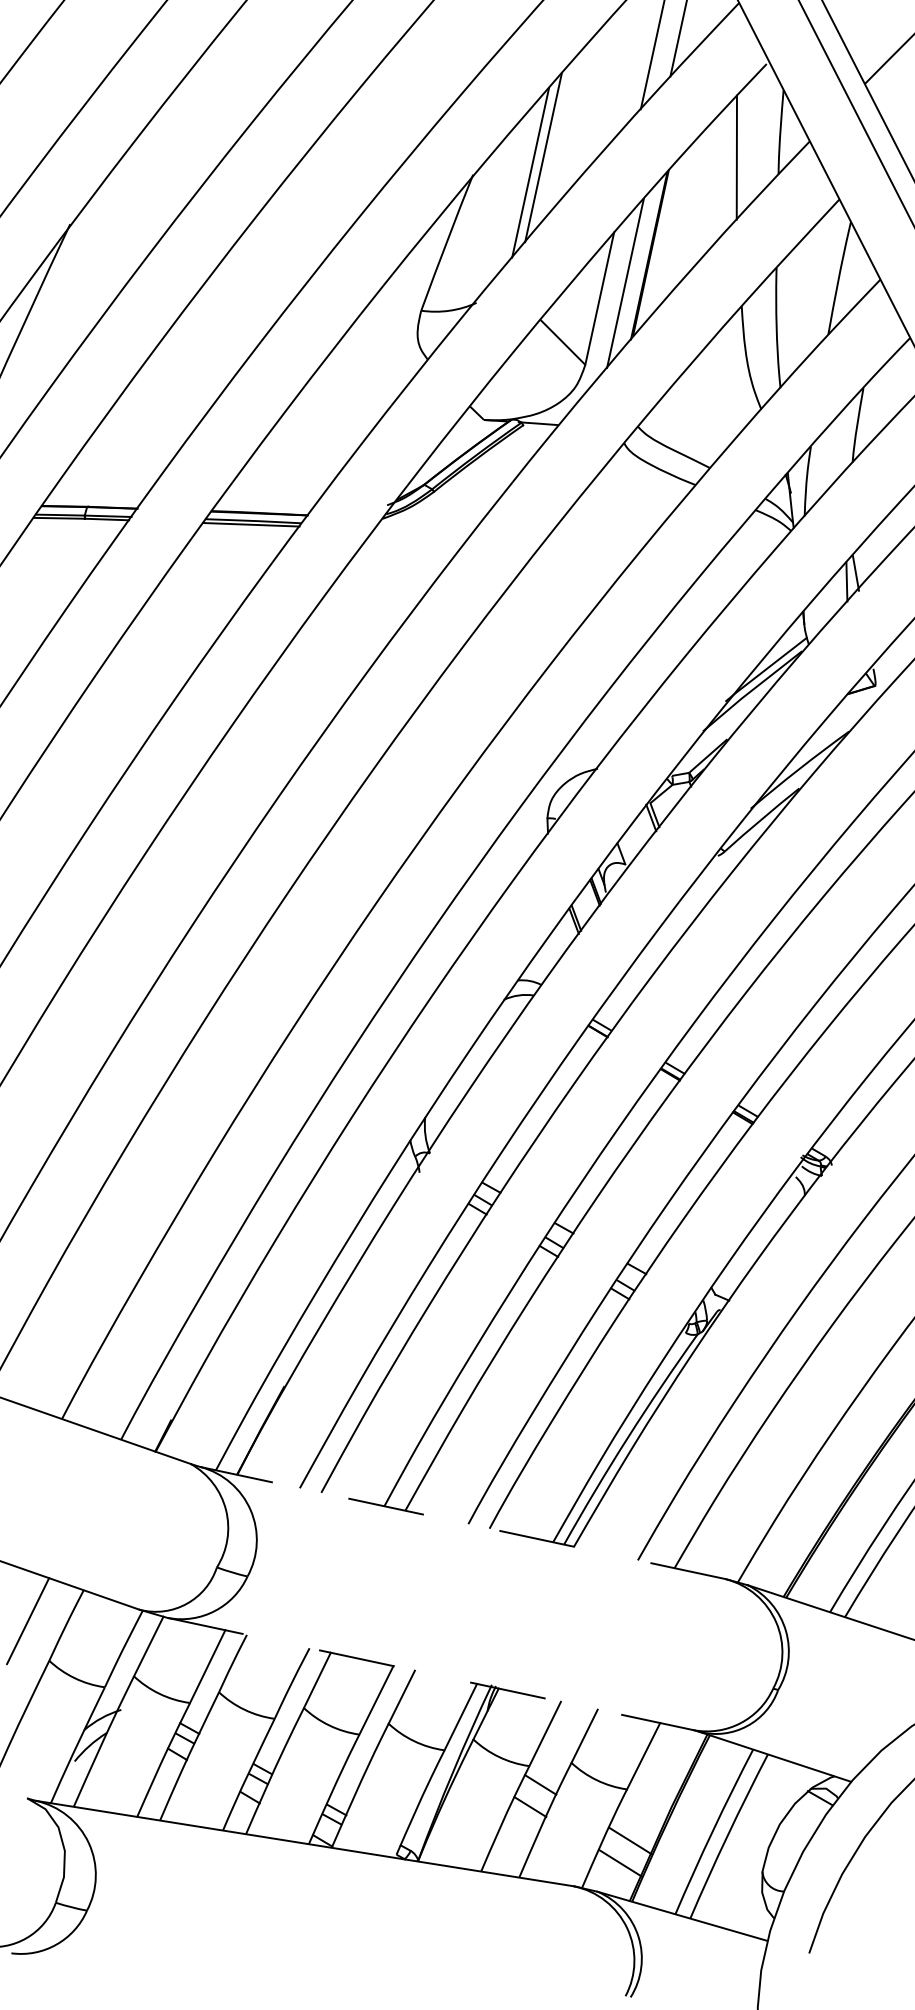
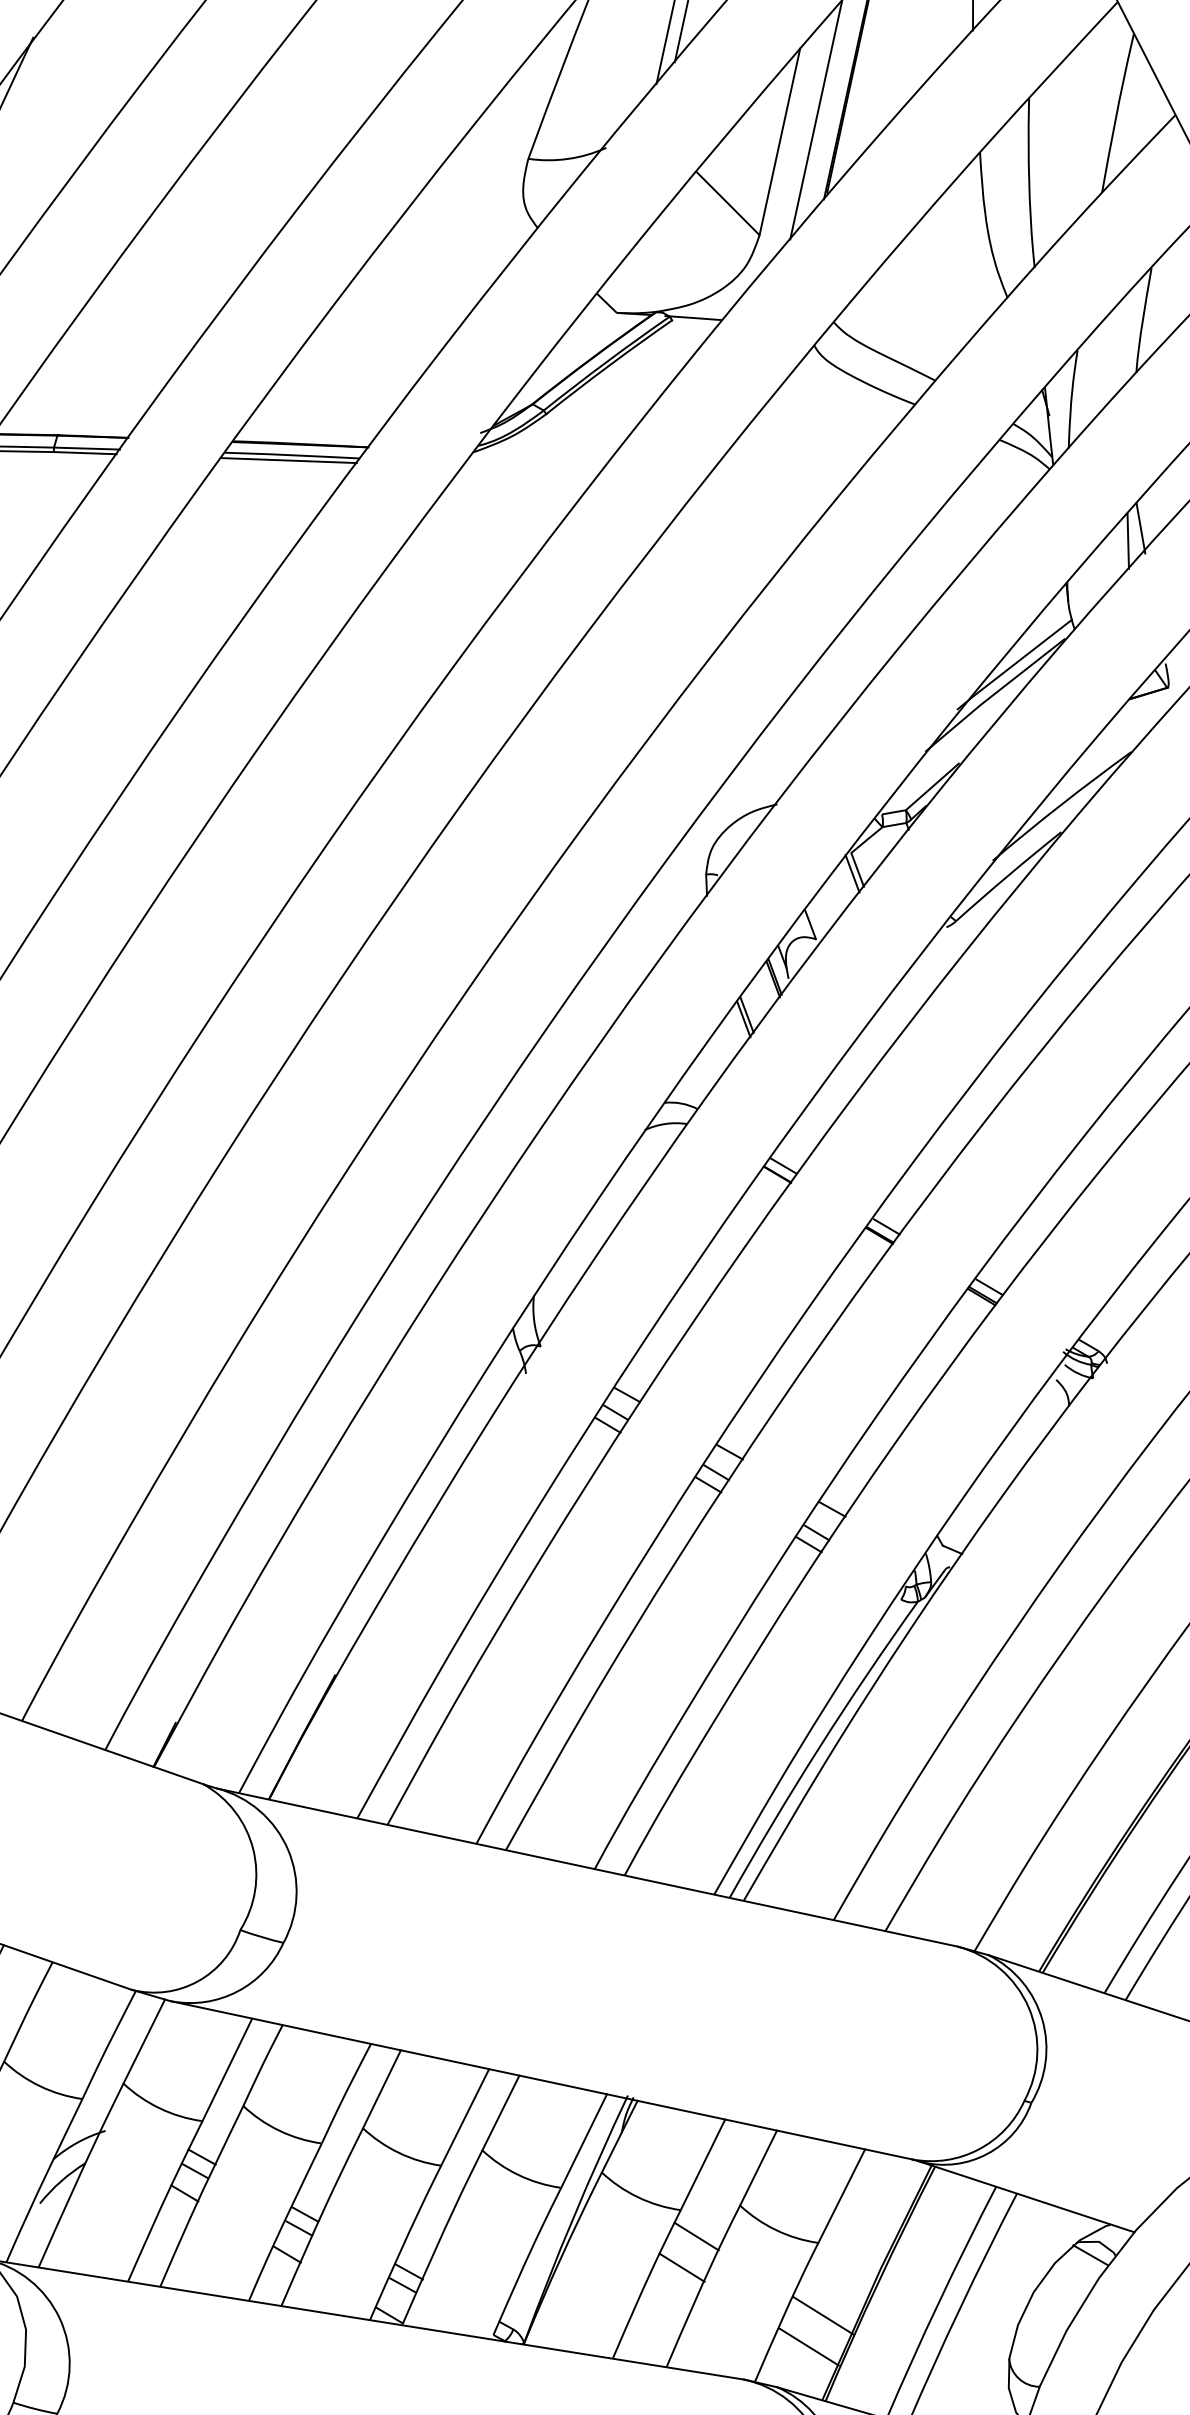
line: (463, 1523) -> (587, 1868), dashed -> solid
line: (430, 1674) -> (541, 2080), dashed -> solid

